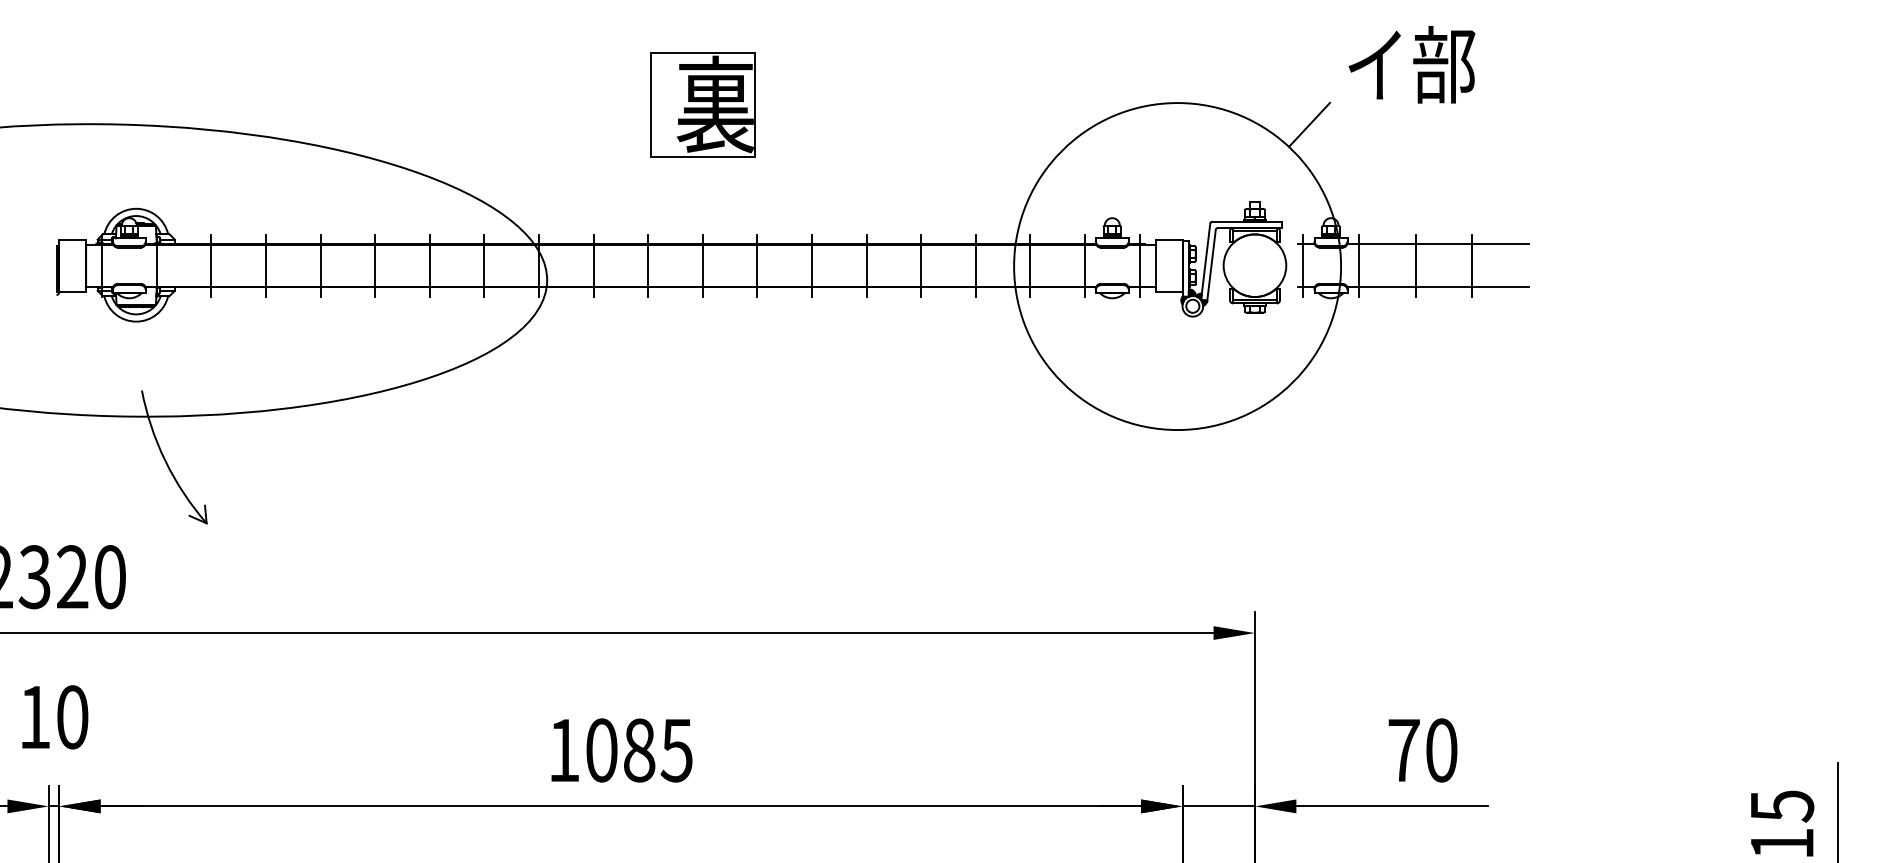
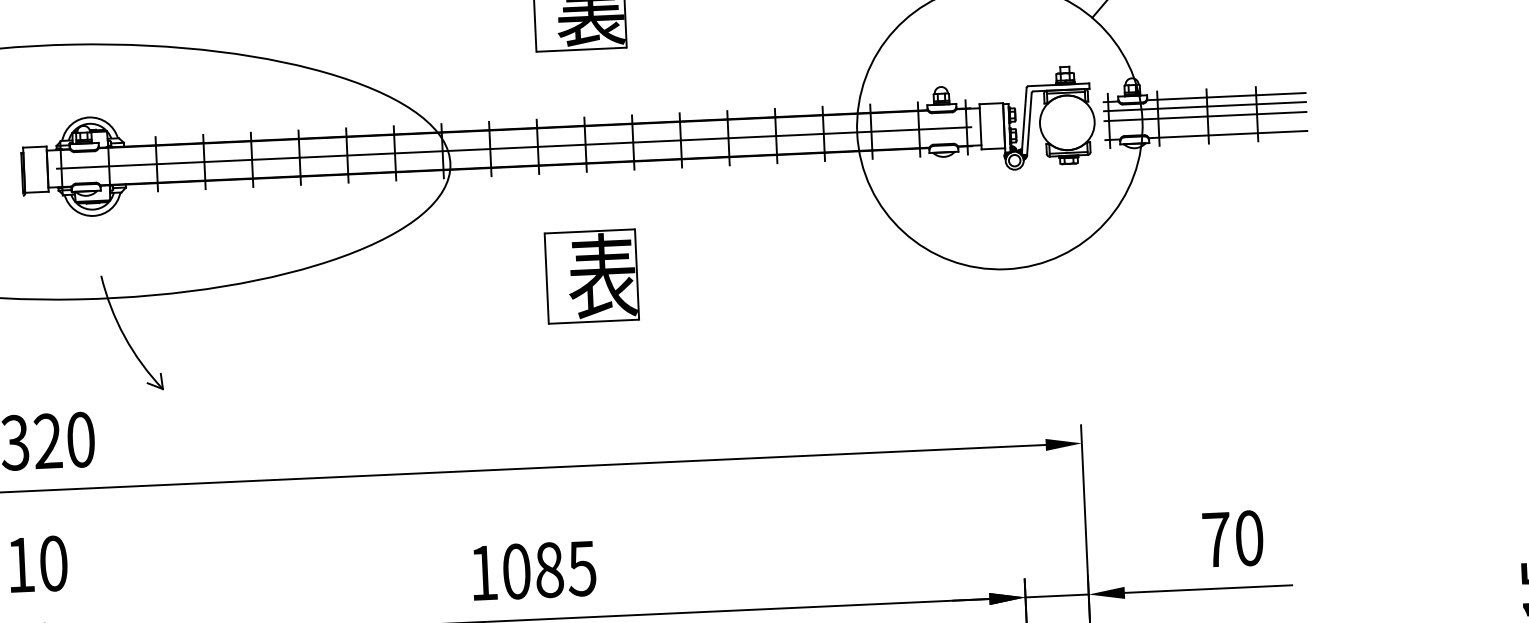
line: (1413, 254) -> (1205, 106), added
line: (620, 265) -> (513, 147), added
line: (1413, 265) -> (1205, 116), added
part: (702, 416) -> (591, 276), added

